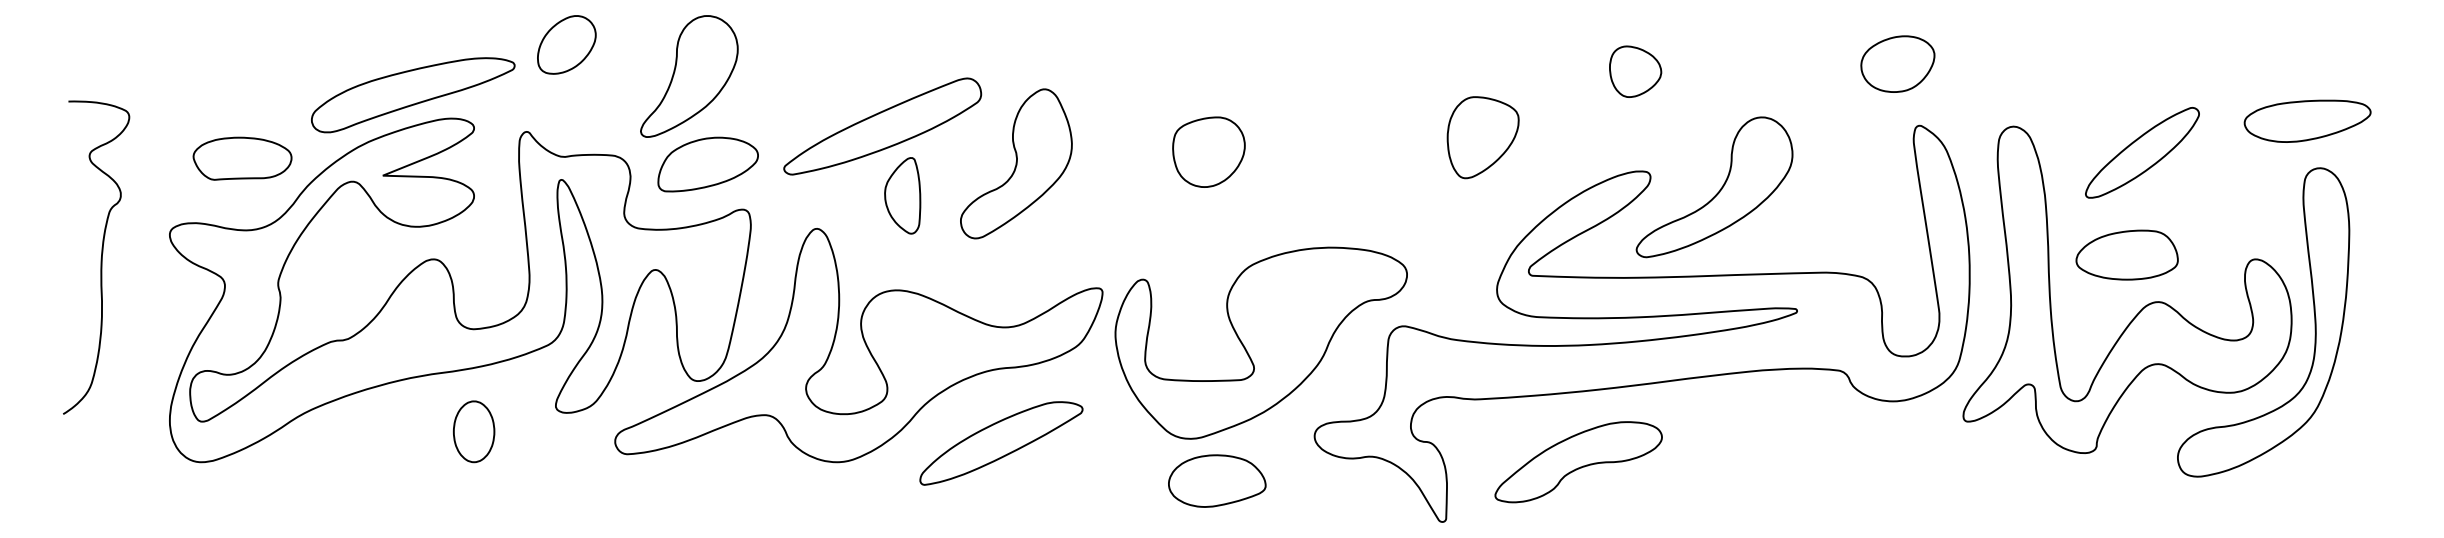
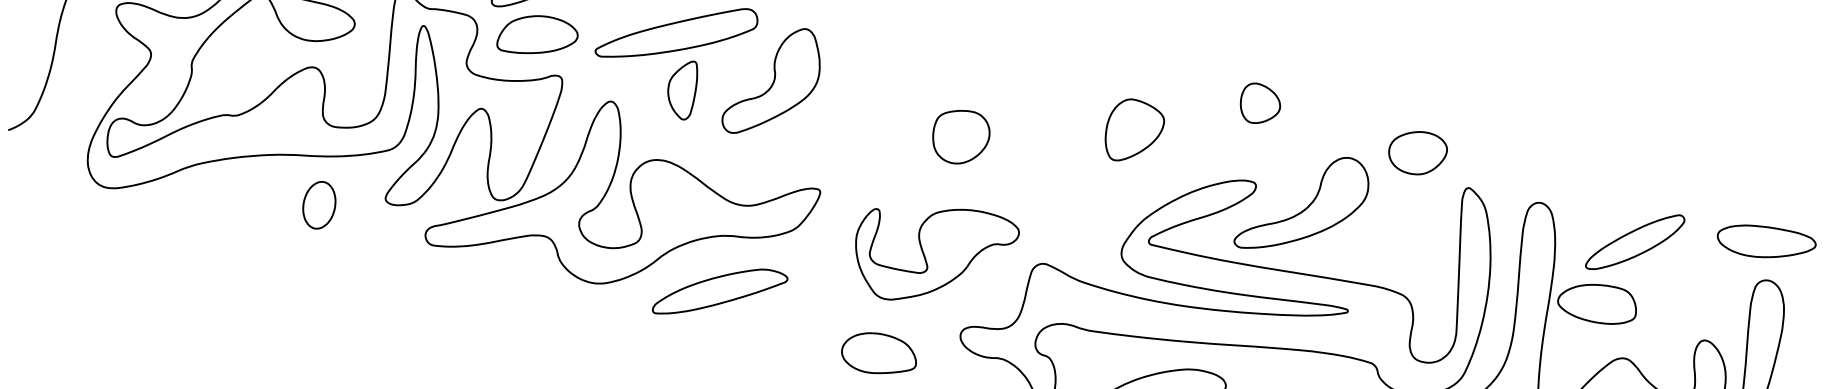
part: (1897, 63) -> (1417, 152), moved
part: (1208, 151) -> (960, 136), moved
part: (2126, 254) -> (1597, 302), moved
part: (1260, 342) -> (933, 254), size x0.7

